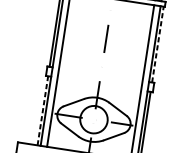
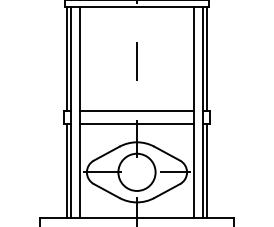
line: (158, 44) -> (207, 58), dashed -> solid
line: (100, 74) -> (136, 110), added
line: (99, 83) -> (136, 123), added
line: (42, 110) -> (66, 170), dashed -> solid

